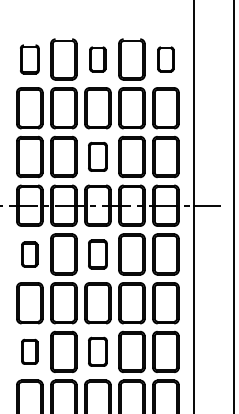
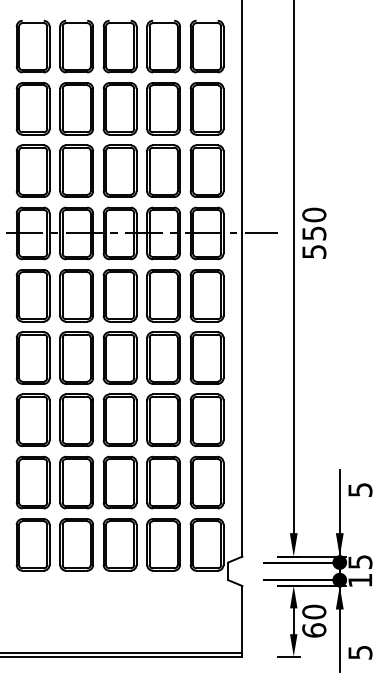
part: (29, 59) -> (32, 46), size x1.43
part: (97, 59) -> (119, 46), size x1.67
part: (165, 59) -> (206, 46), size x1.67
part: (97, 156) -> (119, 170), size x1.43
part: (29, 254) -> (32, 295), size x1.67
part: (97, 254) -> (119, 295), size x1.43
part: (29, 351) -> (32, 419), size x1.67
part: (97, 351) -> (119, 419), size x1.43

